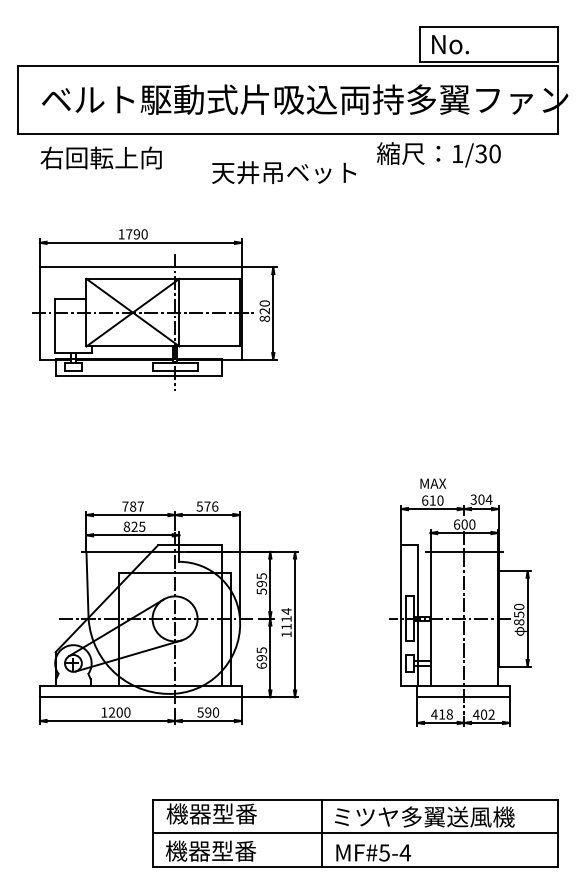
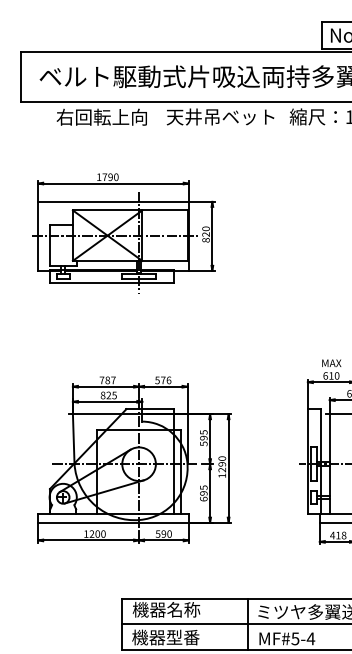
text: (100, 157) -> (101, 116), moved
text: (284, 172) -> (220, 116), moved
text: (286, 618) -> (222, 463), 1114 -> 1290
text: (234, 813) -> (183, 609), 機器型番 -> 機器名称

